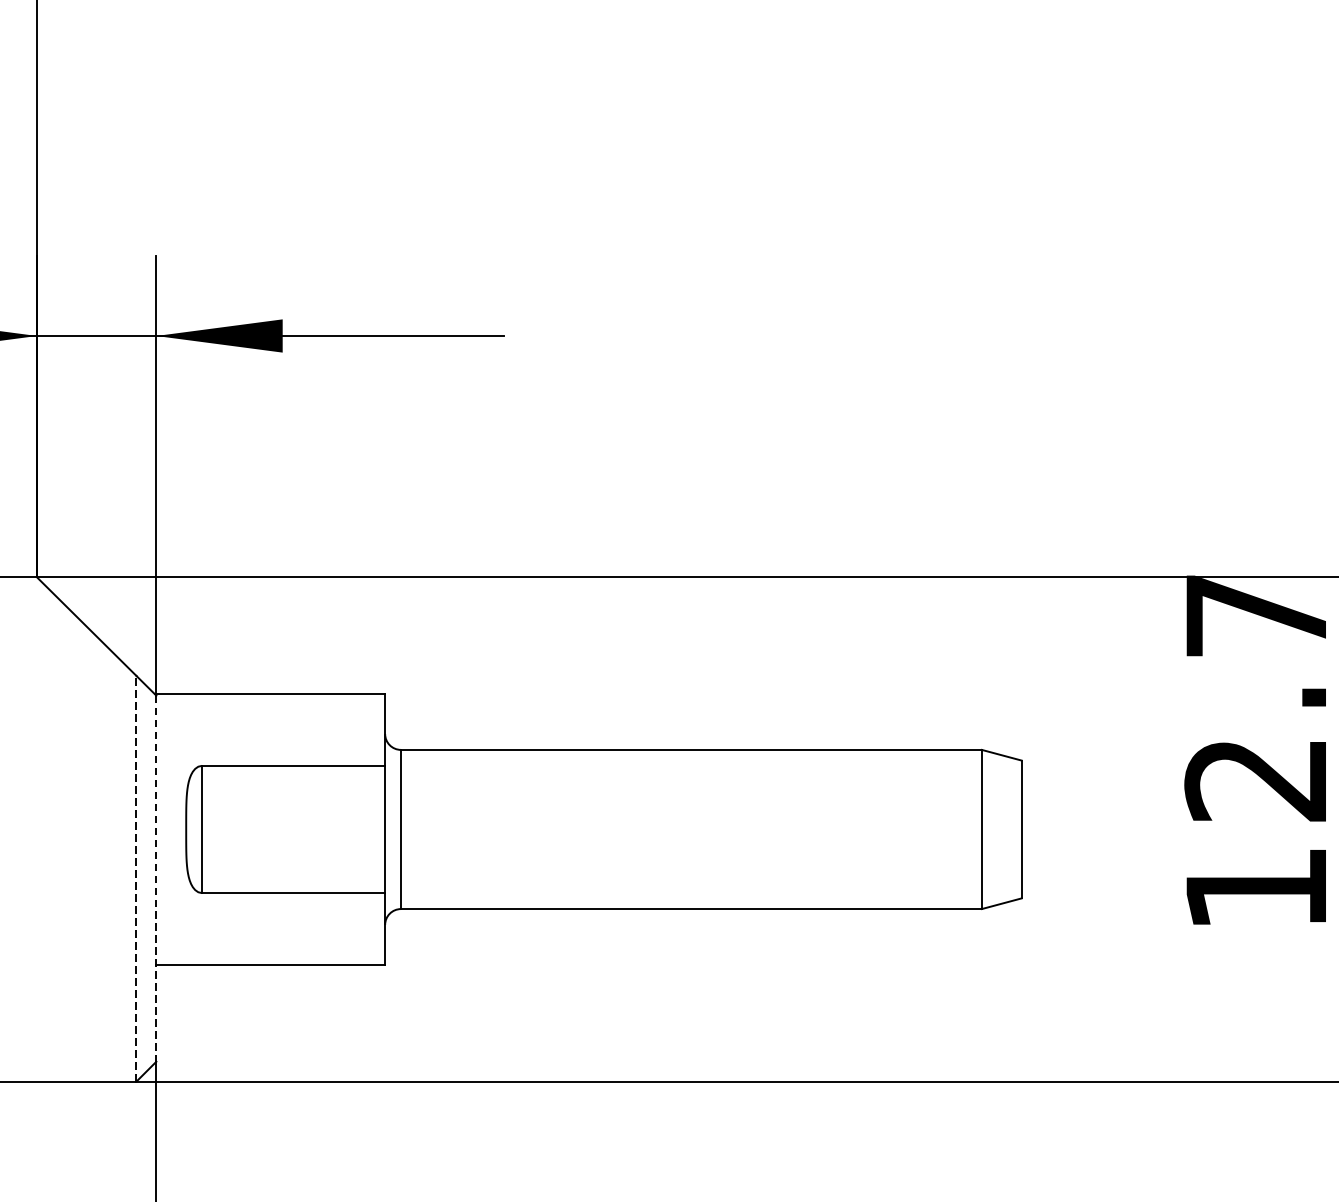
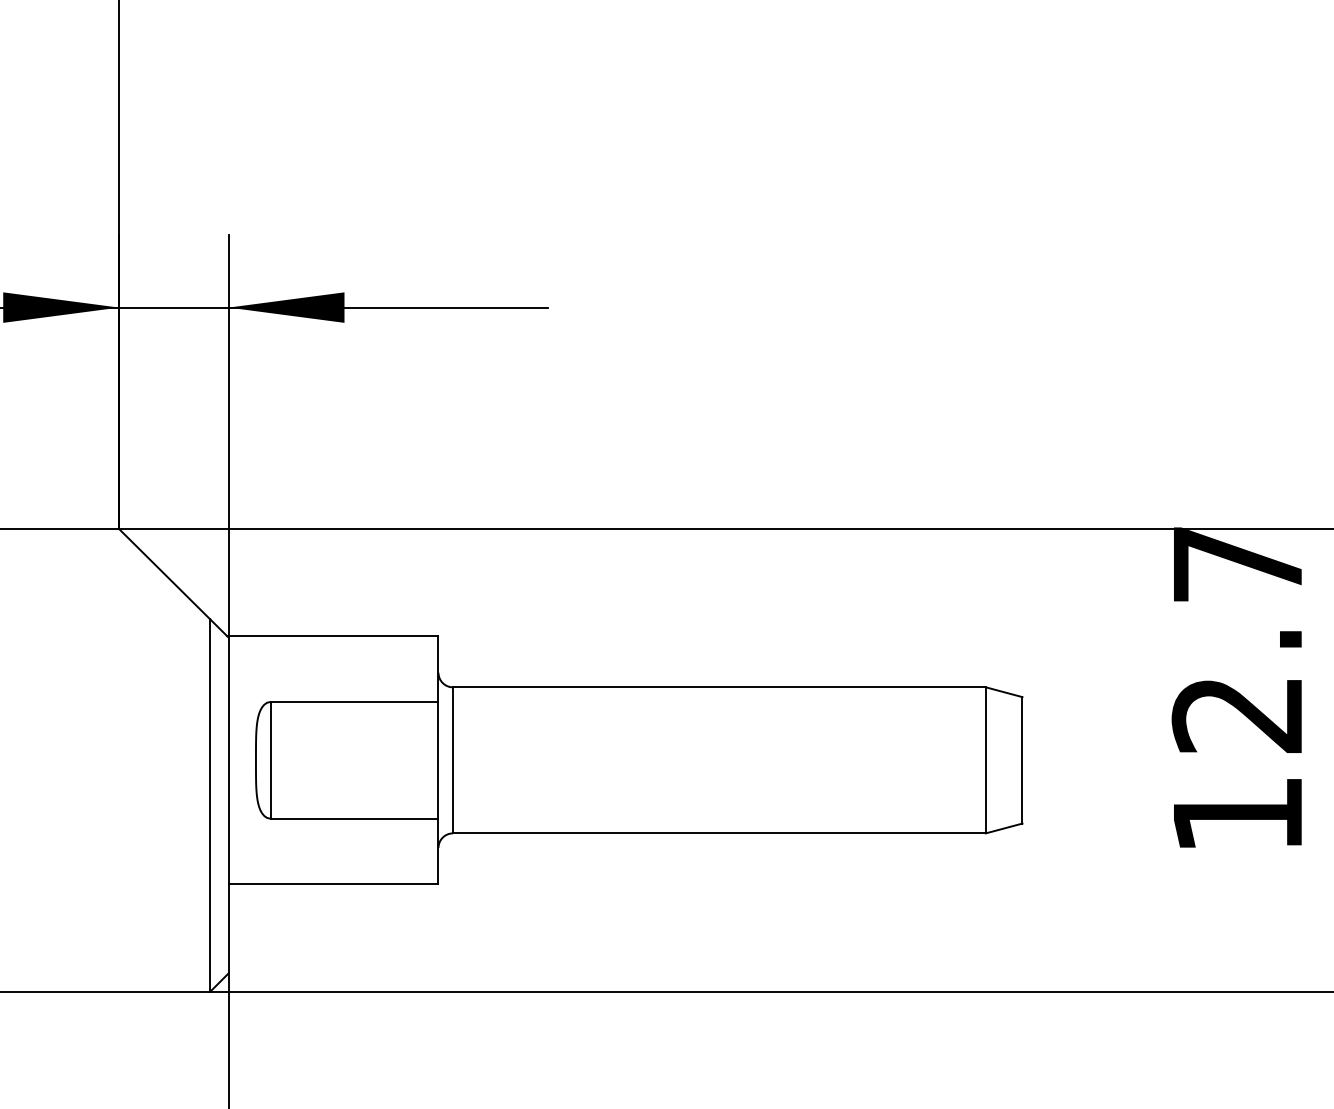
line: (136, 878) -> (210, 805), dashed -> solid
line: (156, 878) -> (228, 805), dashed -> solid

